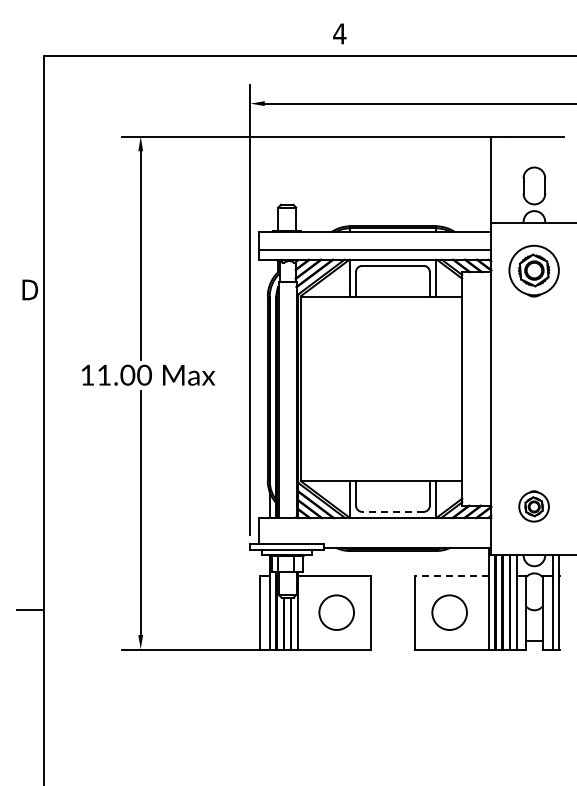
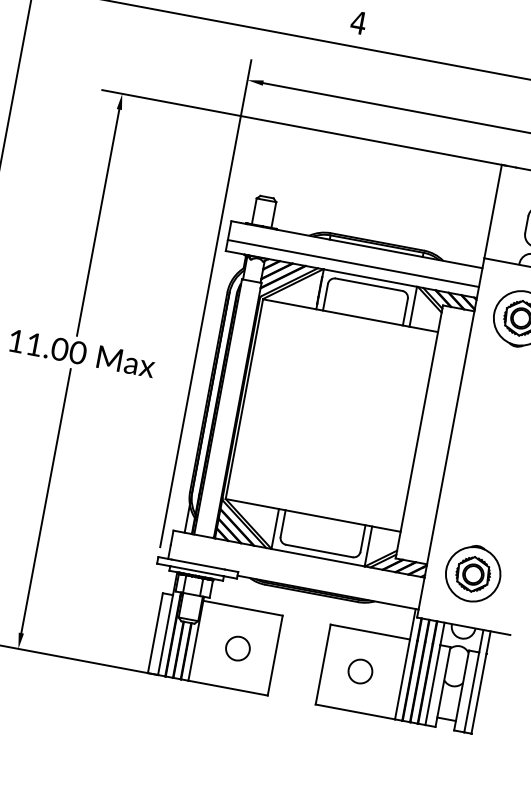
part: (533, 506) -> (472, 573), size x1.67
line: (392, 511) -> (318, 550), dashed -> solid
line: (452, 575) -> (370, 631), dashed -> solid
circle: (336, 612) -> (237, 648), size x0.62
circle: (449, 612) -> (360, 671), size x0.62

